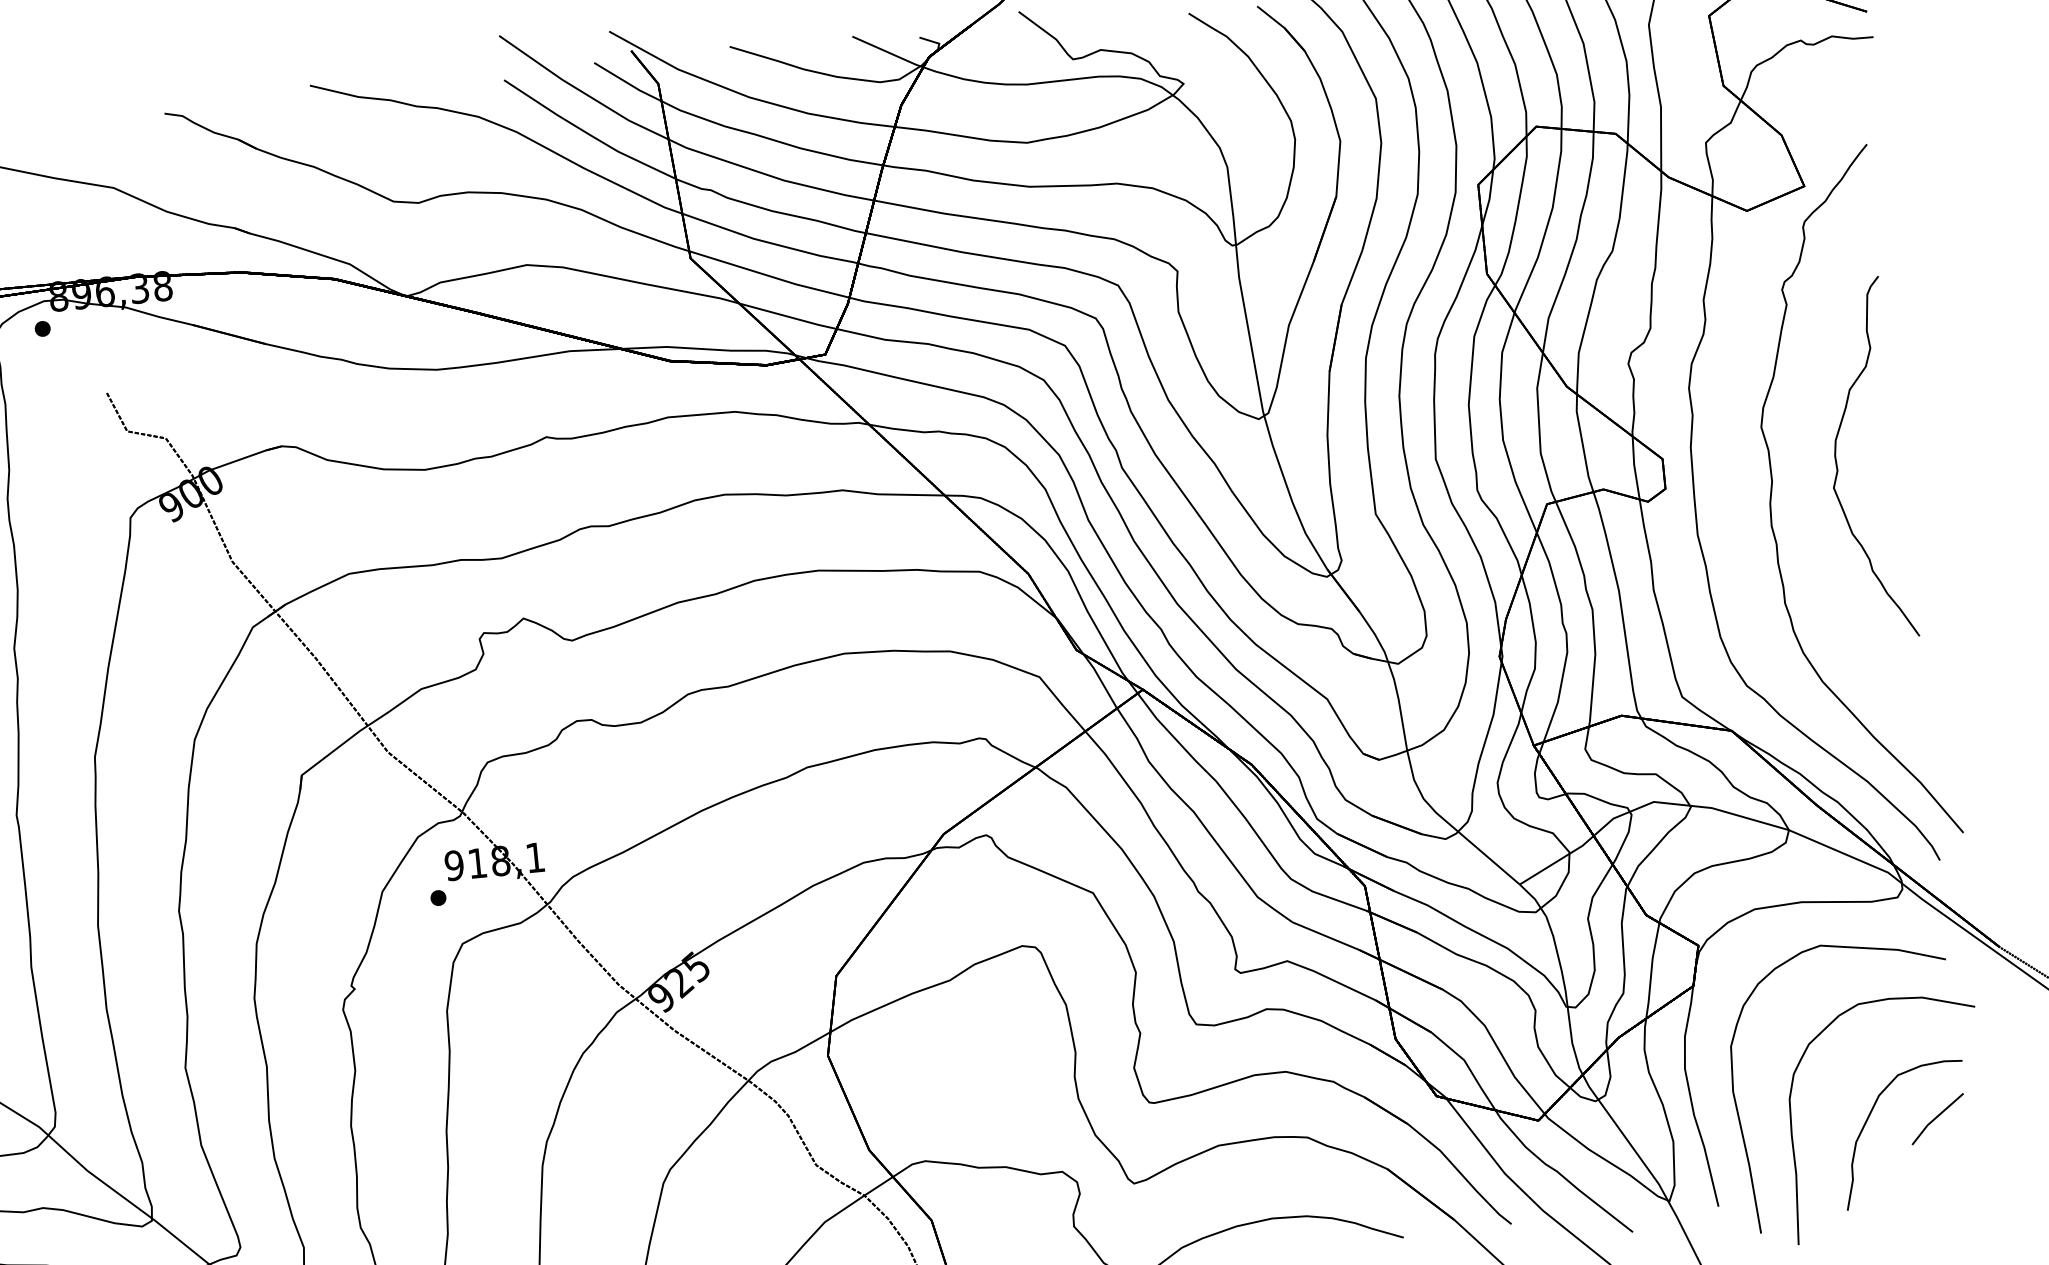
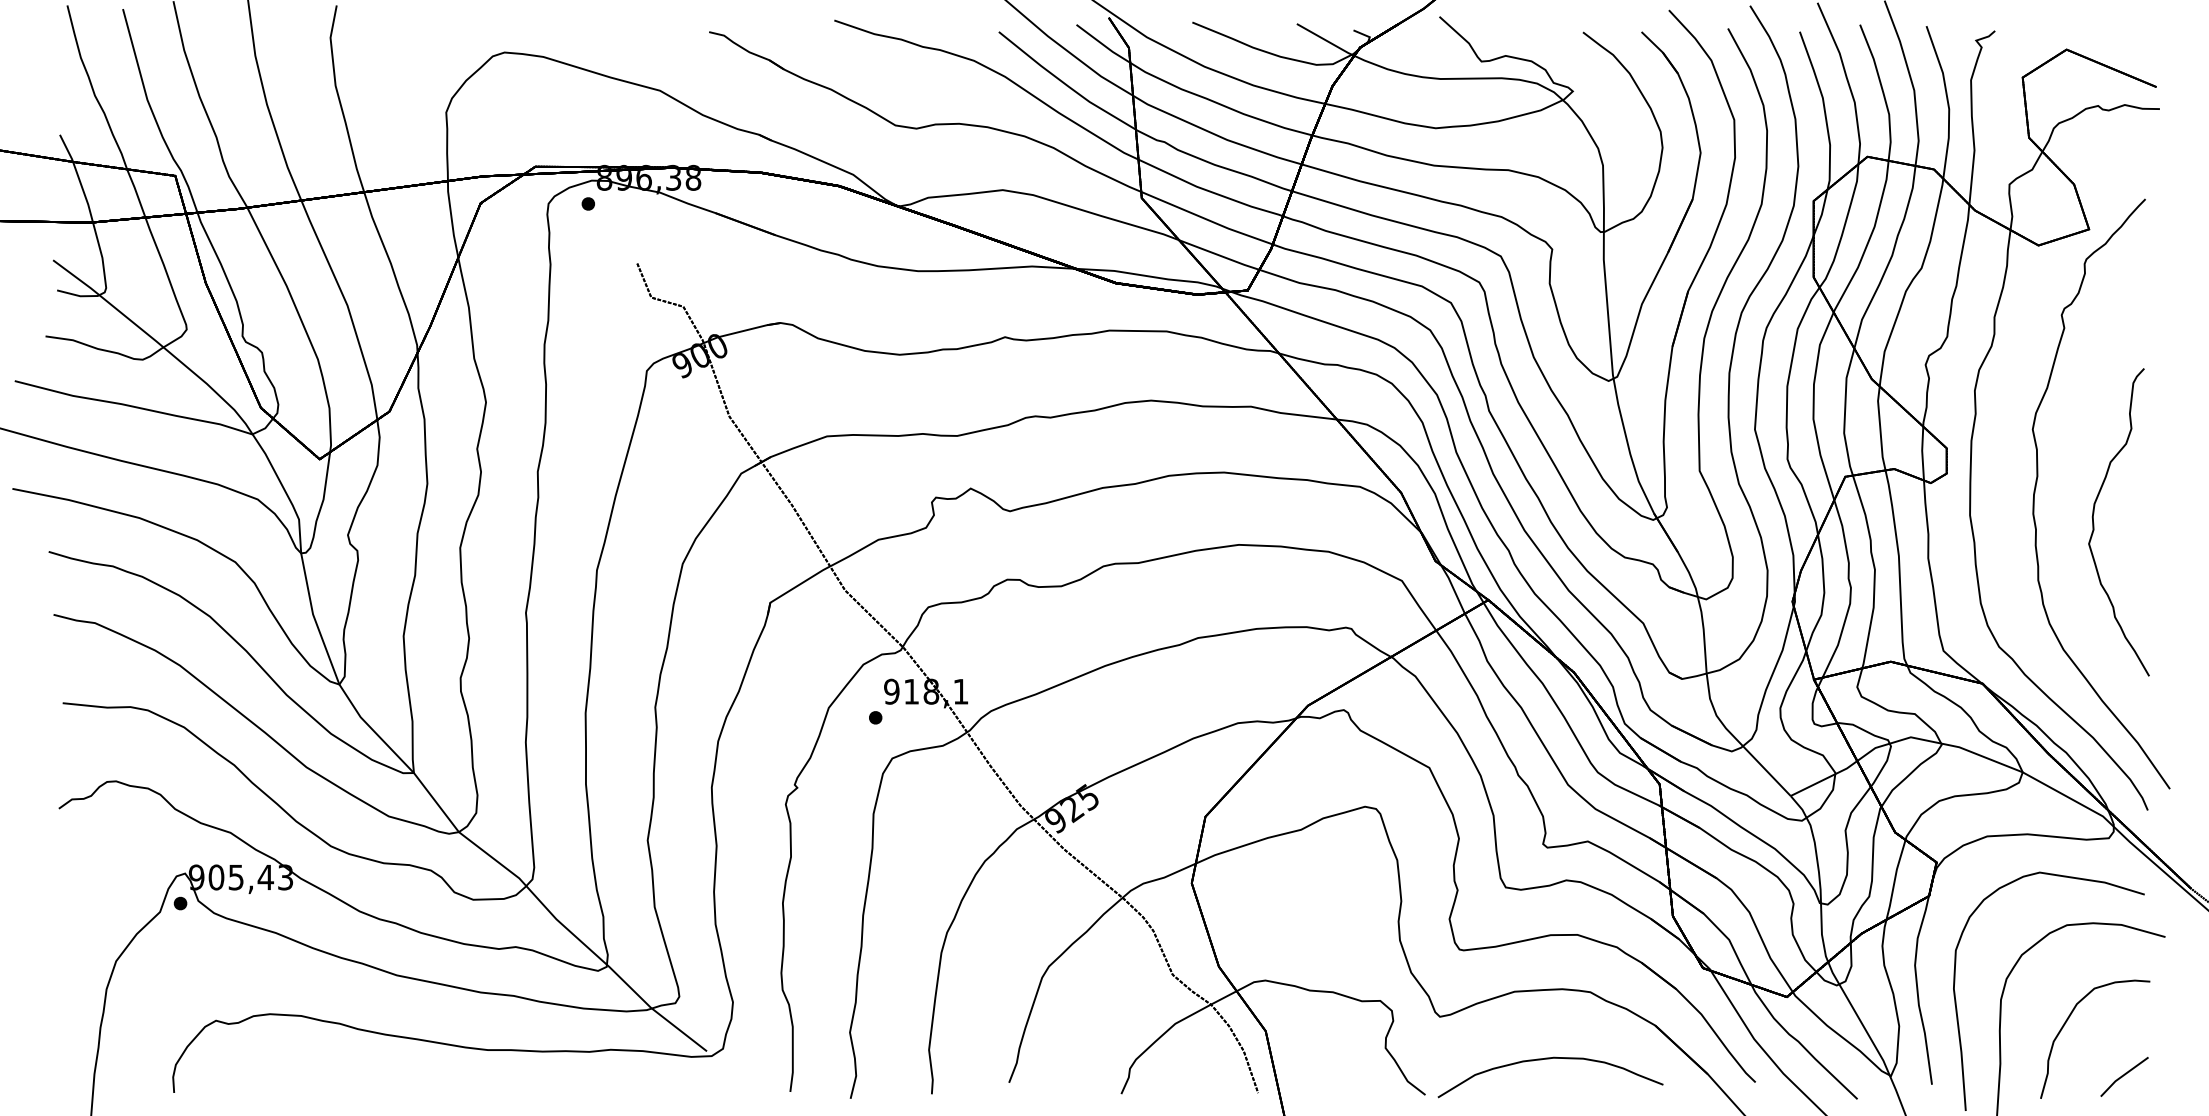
curve: (1837, 463) -> (2094, 523), moved
line: (1937, 1117) -> (2124, 1075), moved

